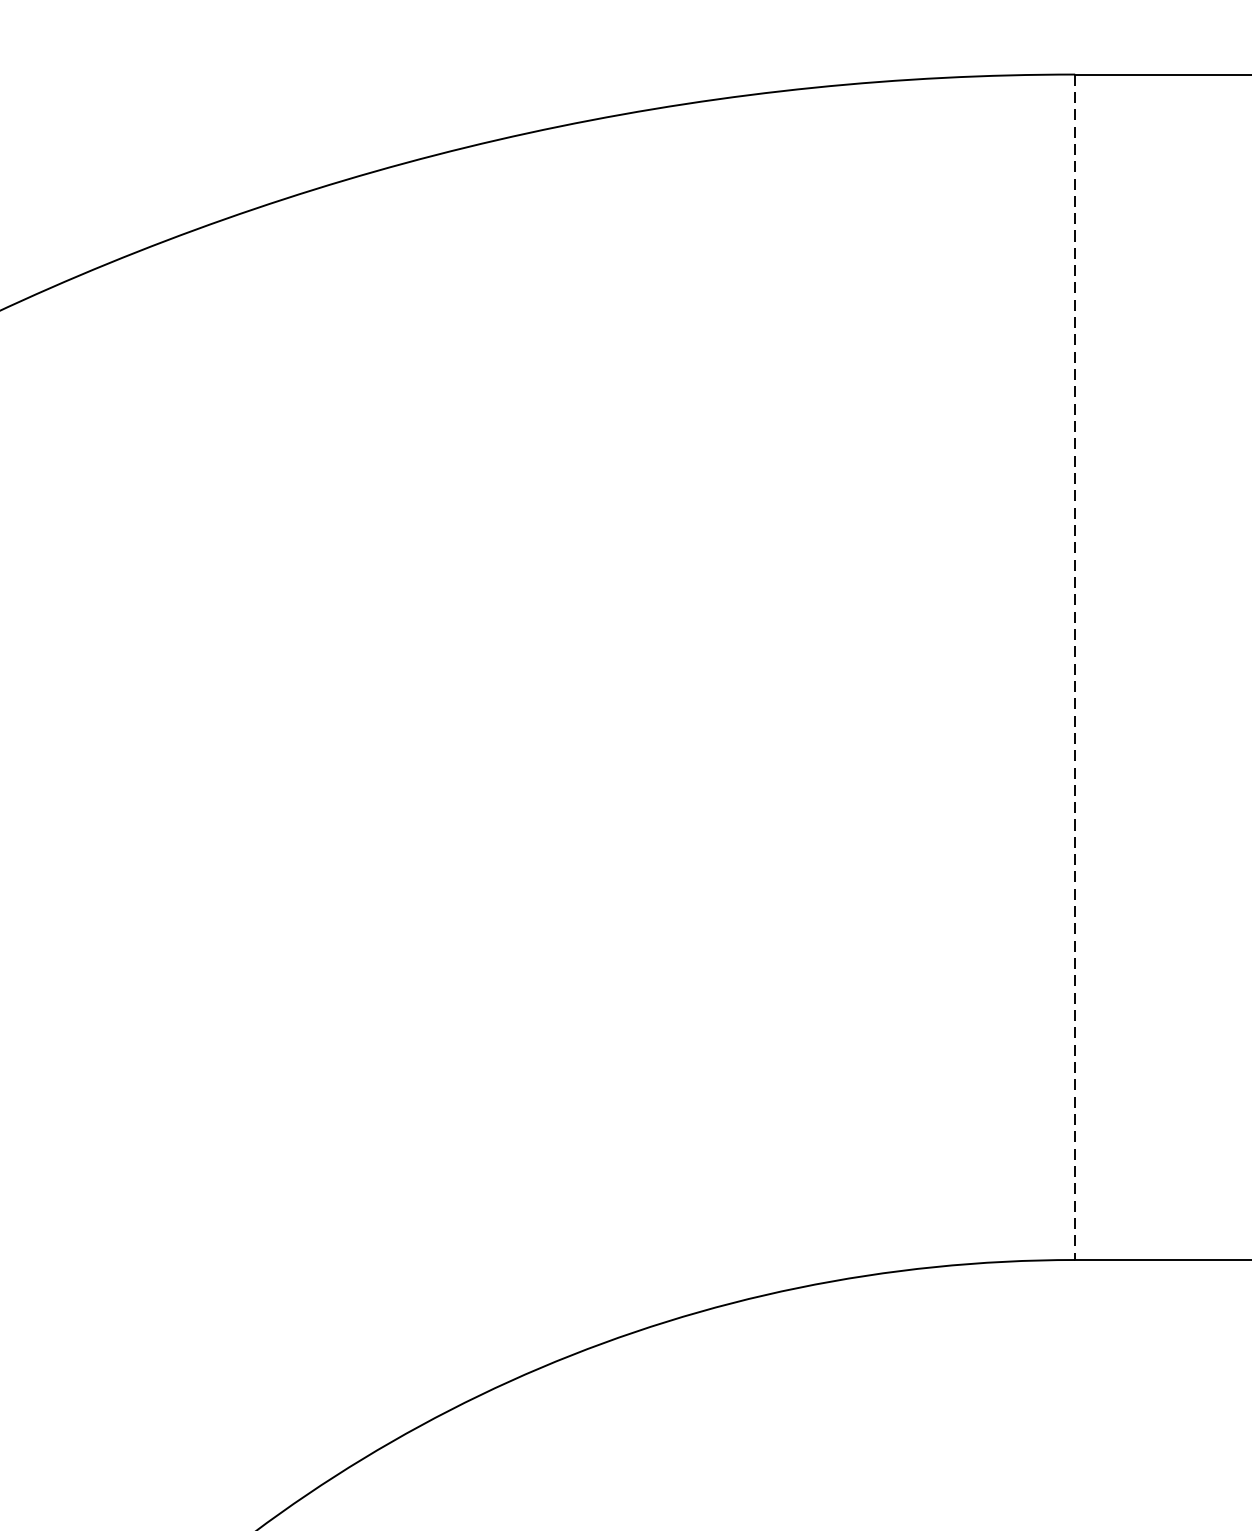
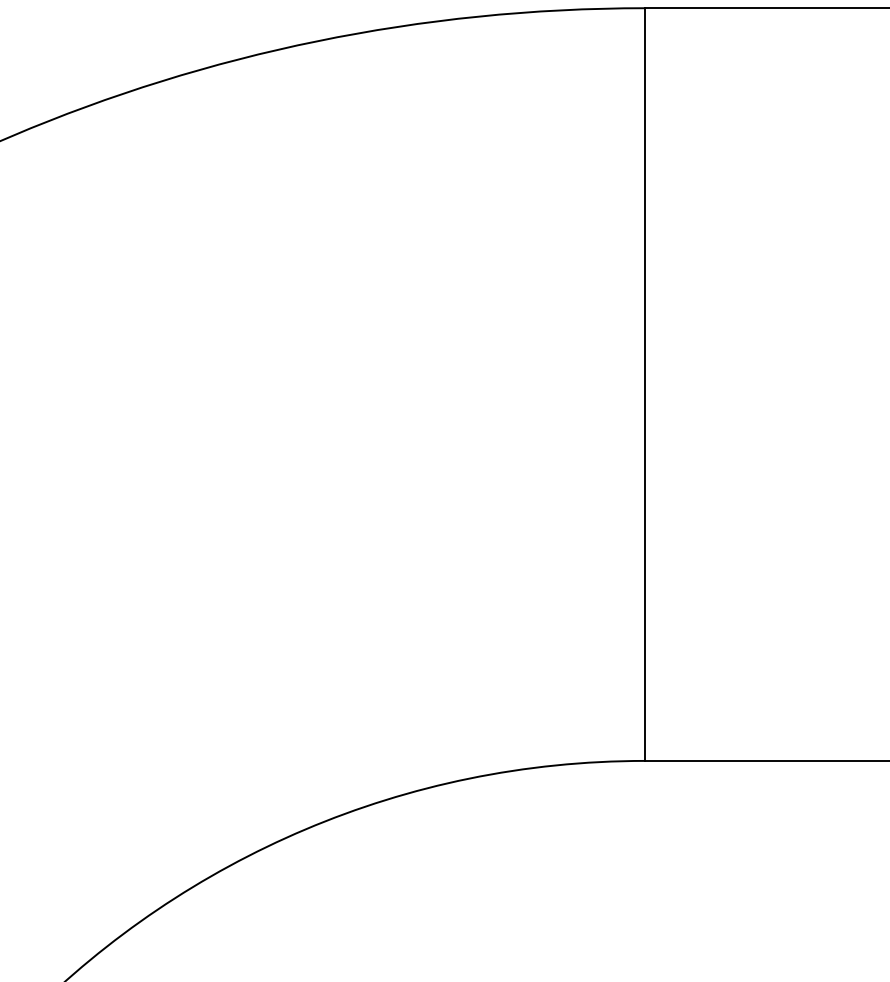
line: (1074, 668) -> (644, 385), dashed -> solid

